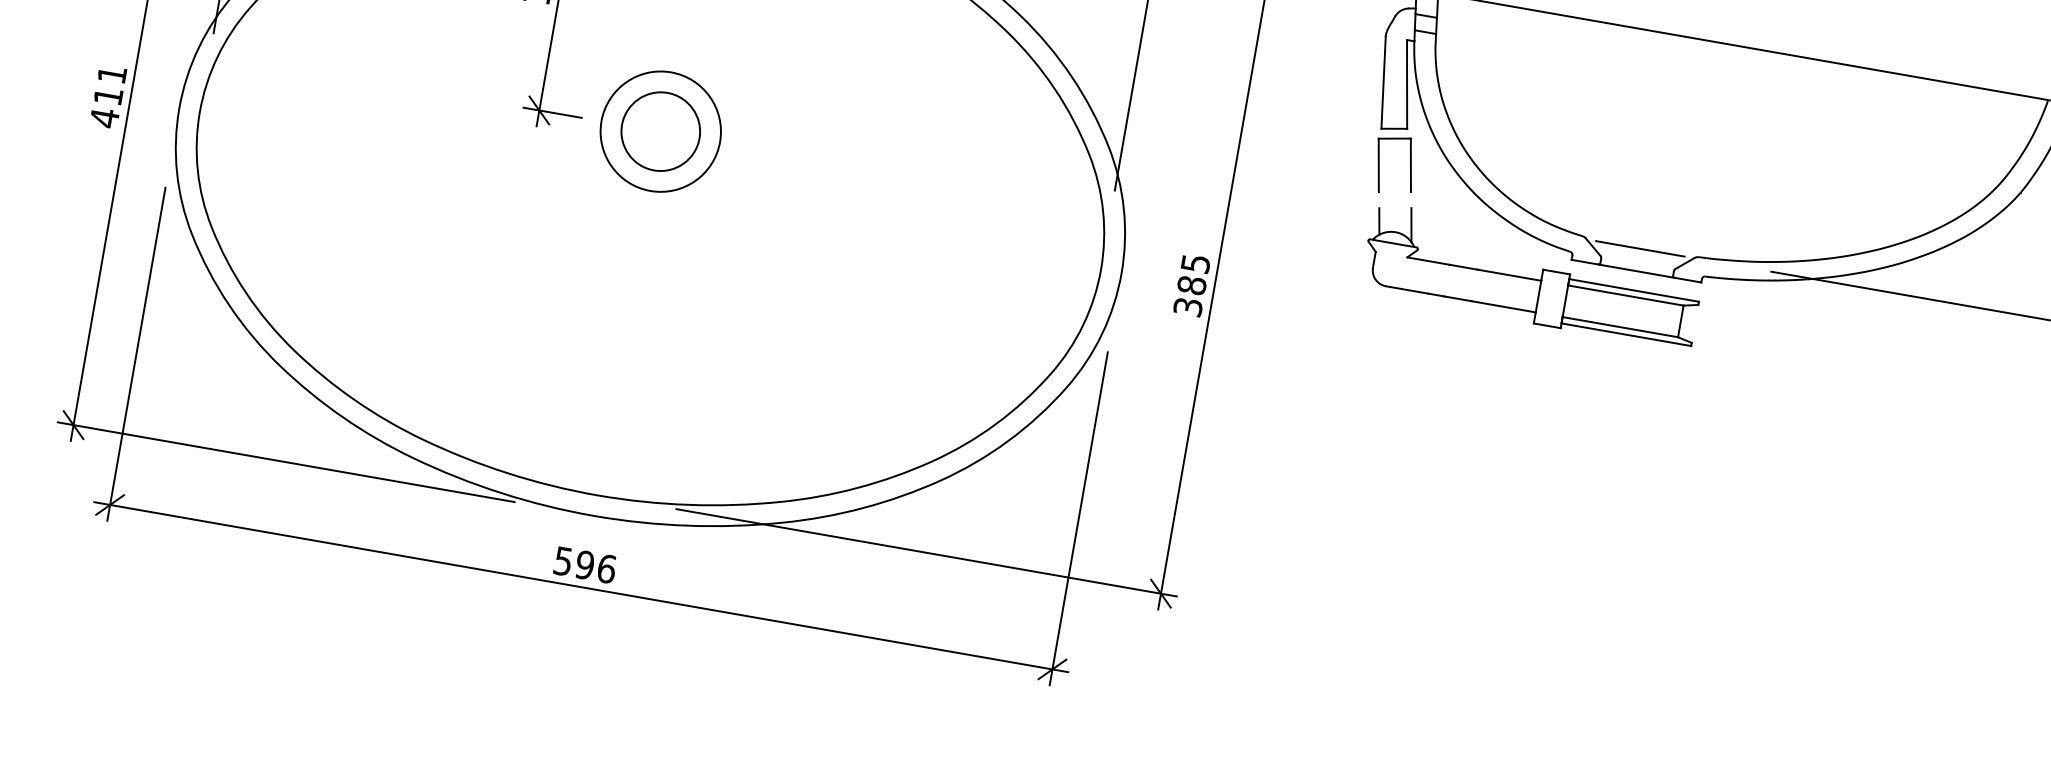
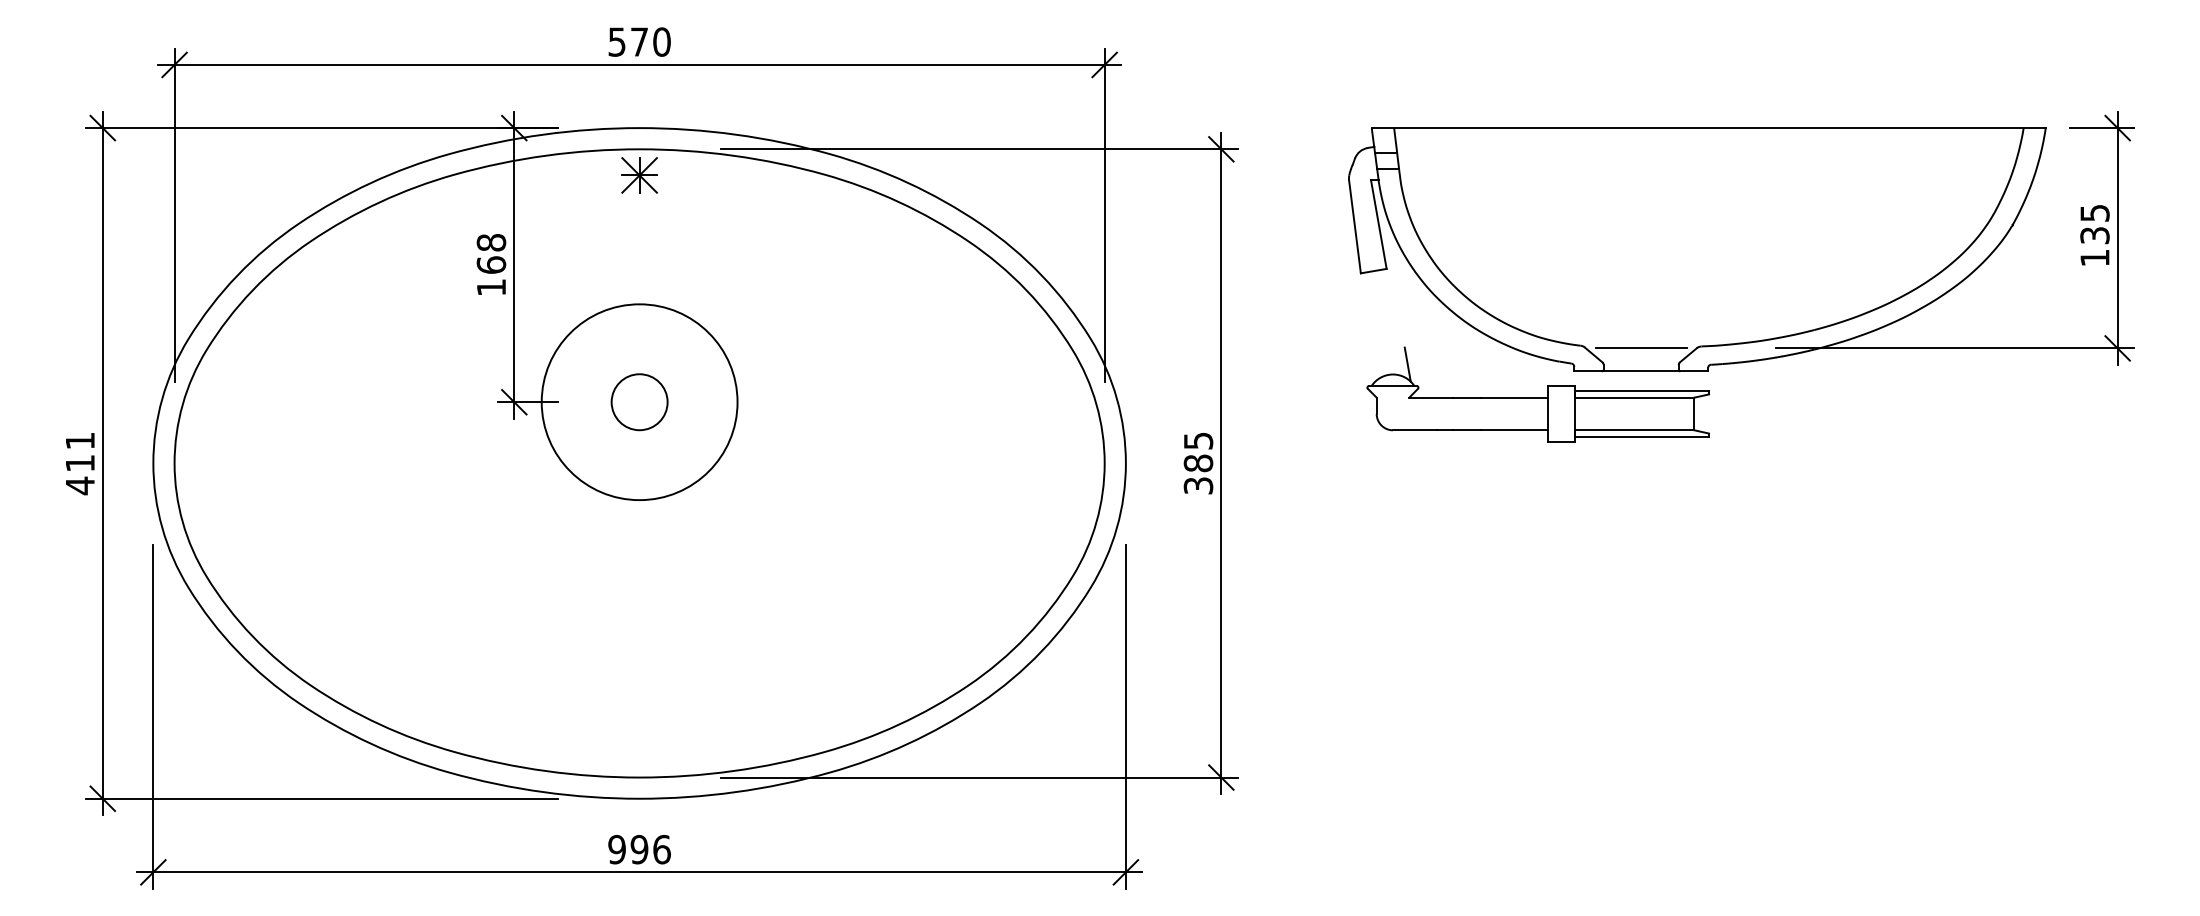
circle: (660, 131) -> (639, 402), size x0.7
circle: (660, 131) -> (639, 402), size x1.6
part: (1379, 163) -> (1365, 308), removed
line: (1378, 221) -> (1374, 366), removed
text: (562, 561) -> (616, 849), 596 -> 996

